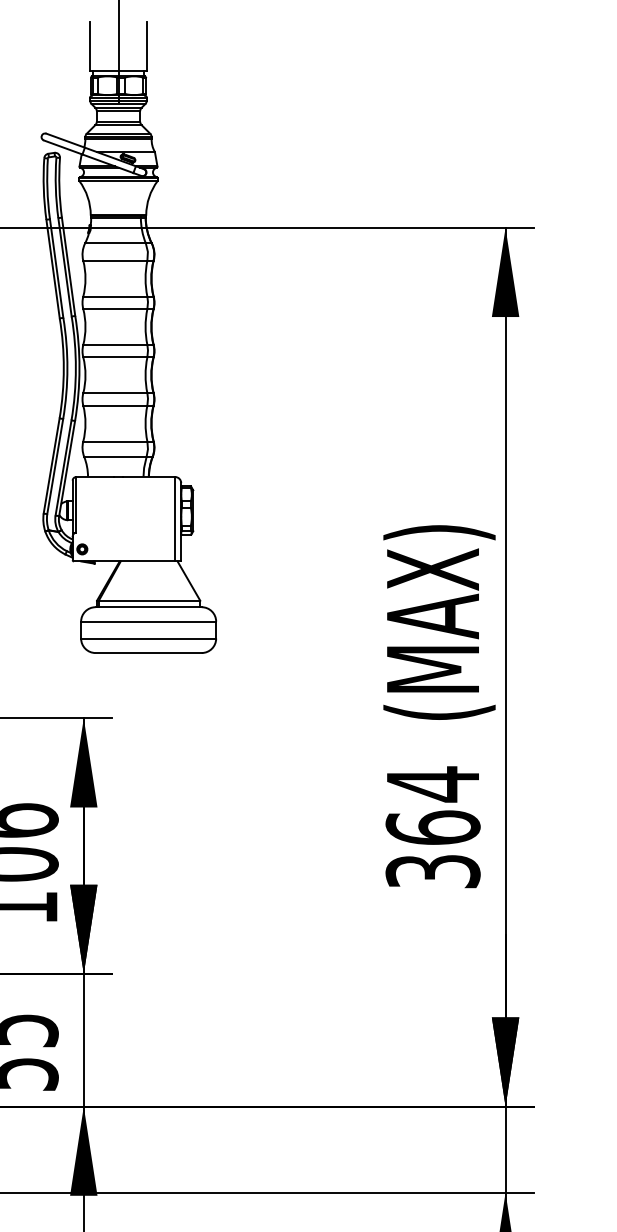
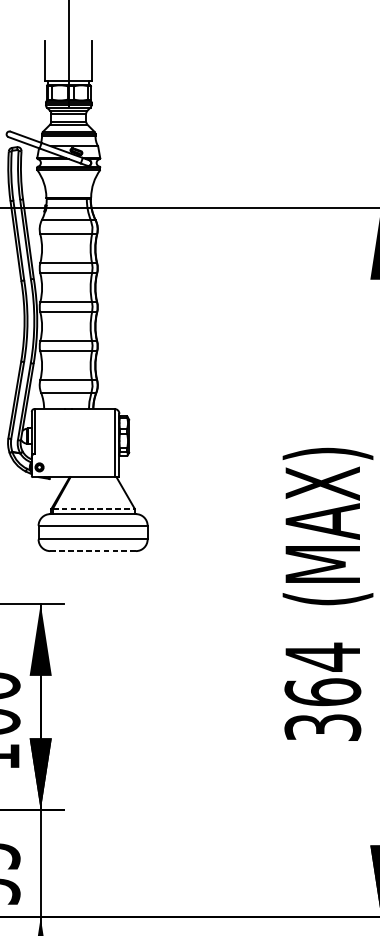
line: (149, 600) -> (93, 508), solid -> dashed
line: (148, 653) -> (92, 551), solid -> dashed

